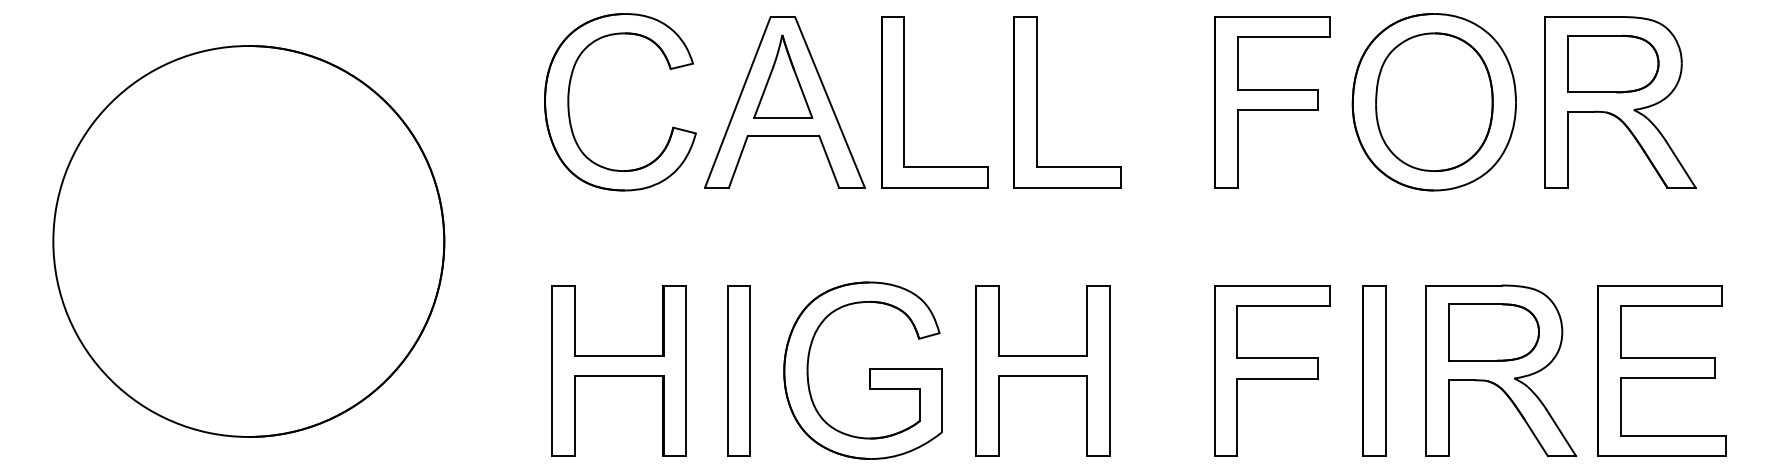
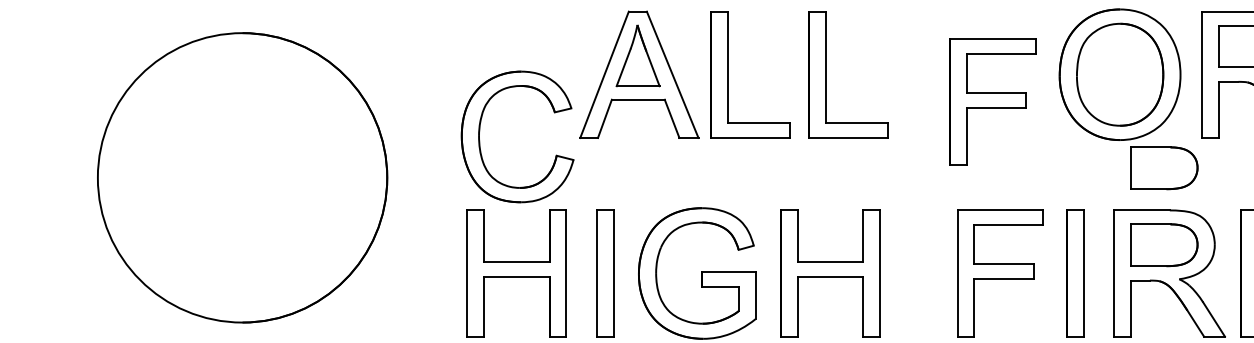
part: (569, 102) -> (479, 137), moved
part: (1272, 102) -> (992, 102), moved
part: (1493, 228) -> (1163, 168), added

